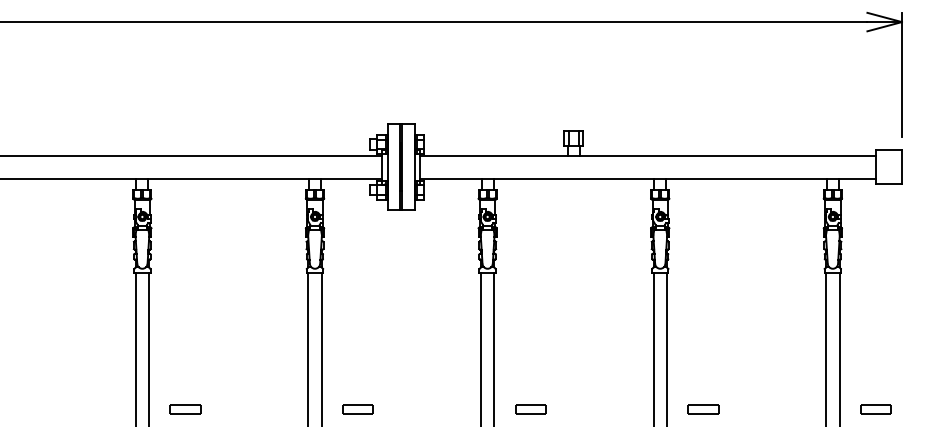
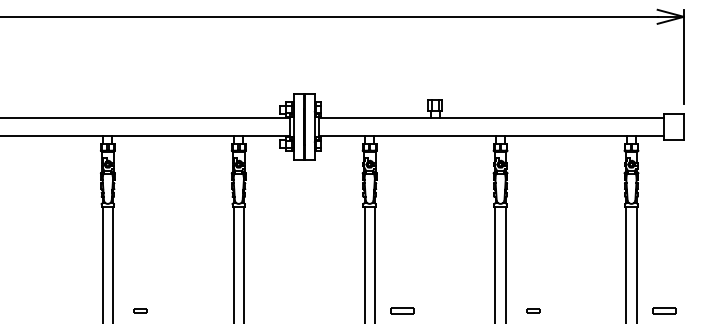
part: (185, 409) -> (140, 310), size x0.6
part: (358, 409) -> (271, 310), removed
part: (703, 409) -> (533, 310), size x0.6

